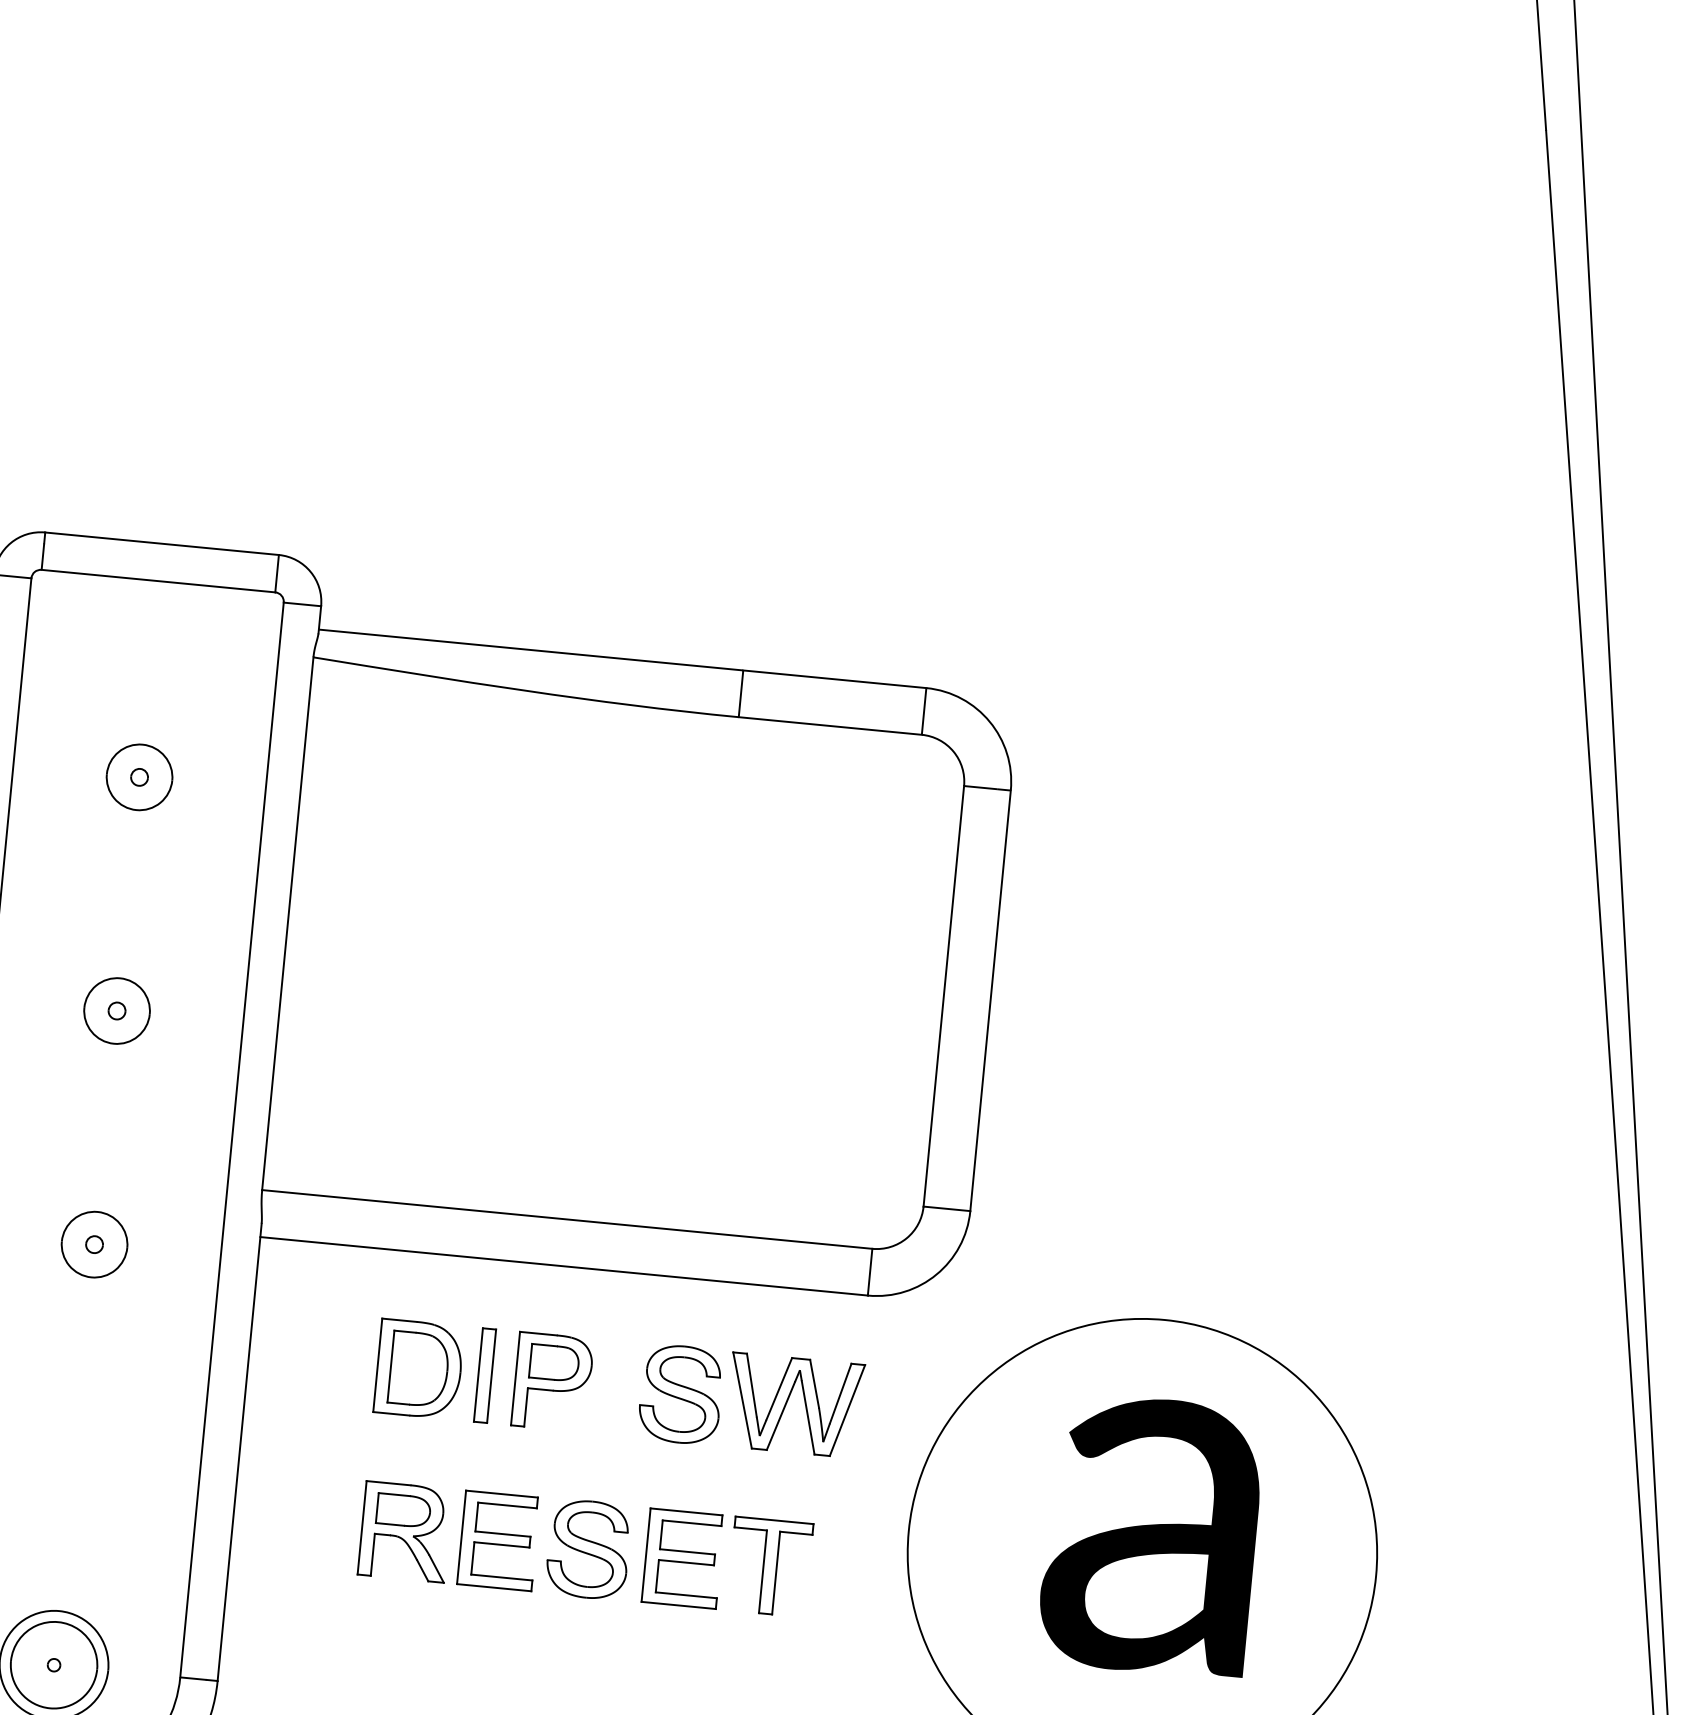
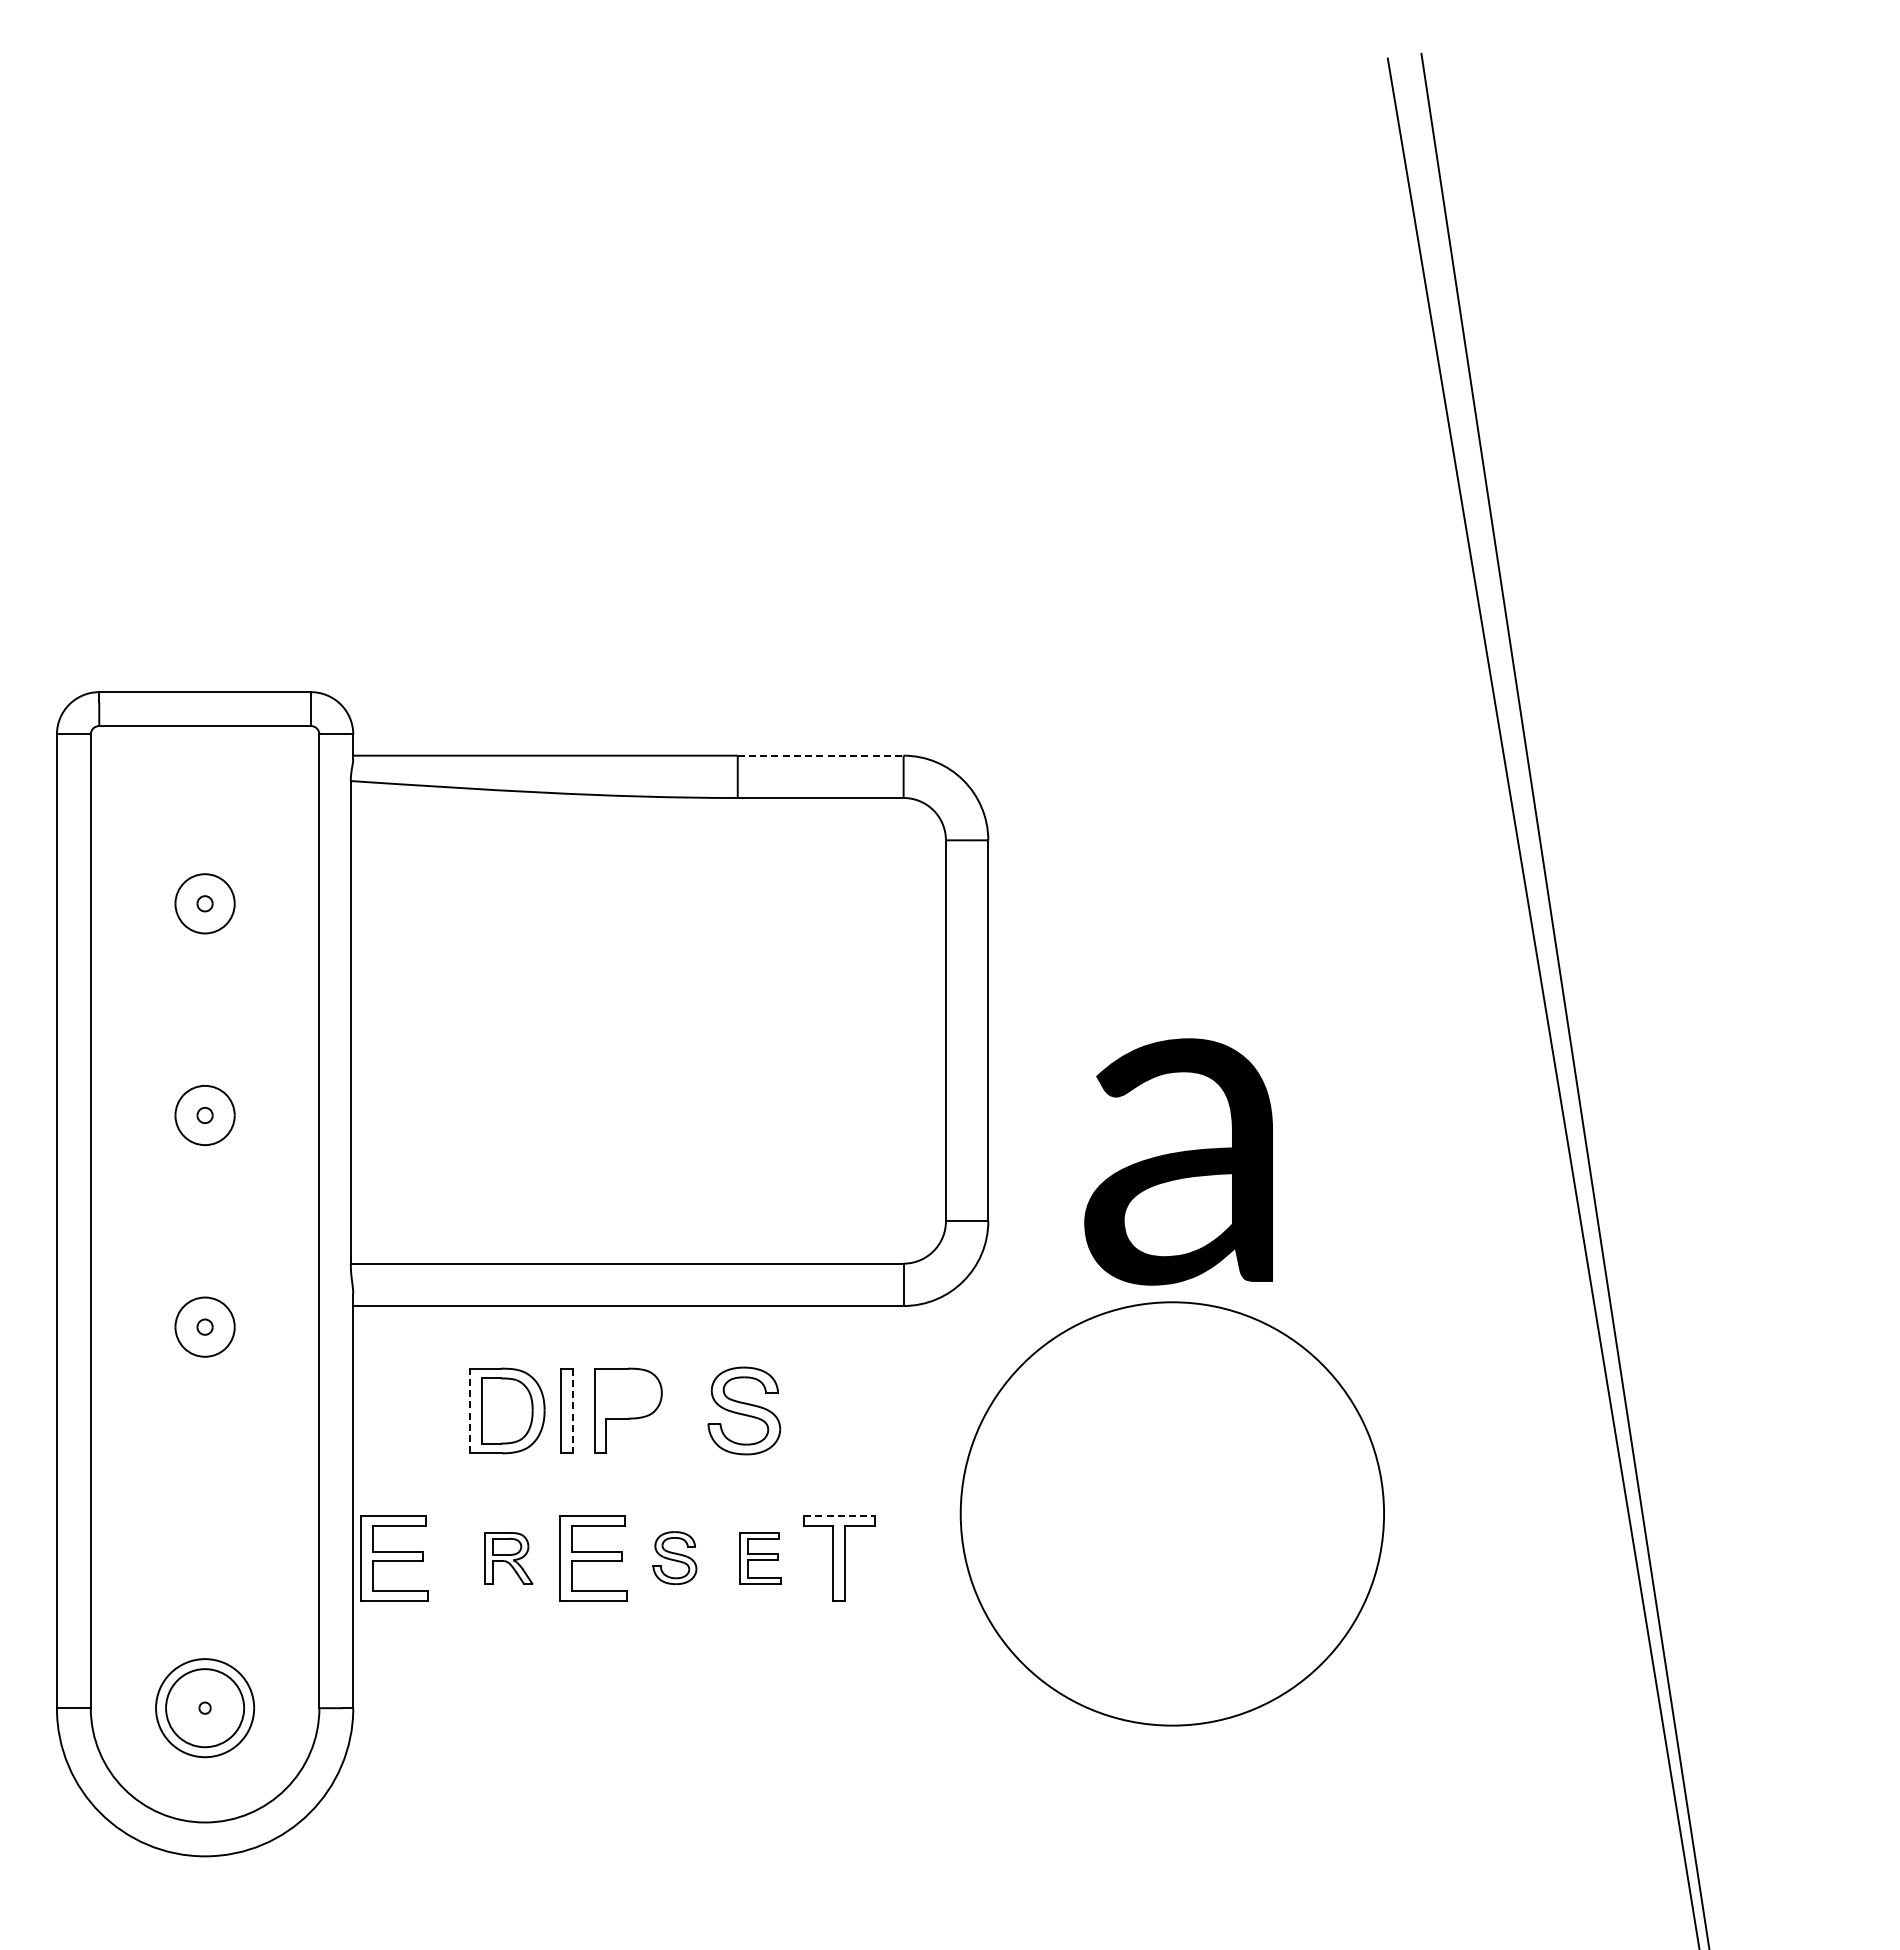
line: (834, 679) -> (820, 755), solid -> dashed
part: (553, 1362) -> (627, 1393), removed
line: (377, 1364) -> (469, 1410), solid -> dashed
line: (491, 1376) -> (572, 1411), solid -> dashed
part: (788, 1400) -> (841, 1407), removed
line: (774, 1519) -> (839, 1515), solid -> dashed
part: (279, 1520) -> (394, 1558), added
part: (404, 1532) -> (508, 1558), size x0.6
text: (1151, 1535) -> (1178, 1161), moved
part: (588, 1548) -> (674, 1557), size x0.6
part: (683, 1559) -> (760, 1558), size x0.6

